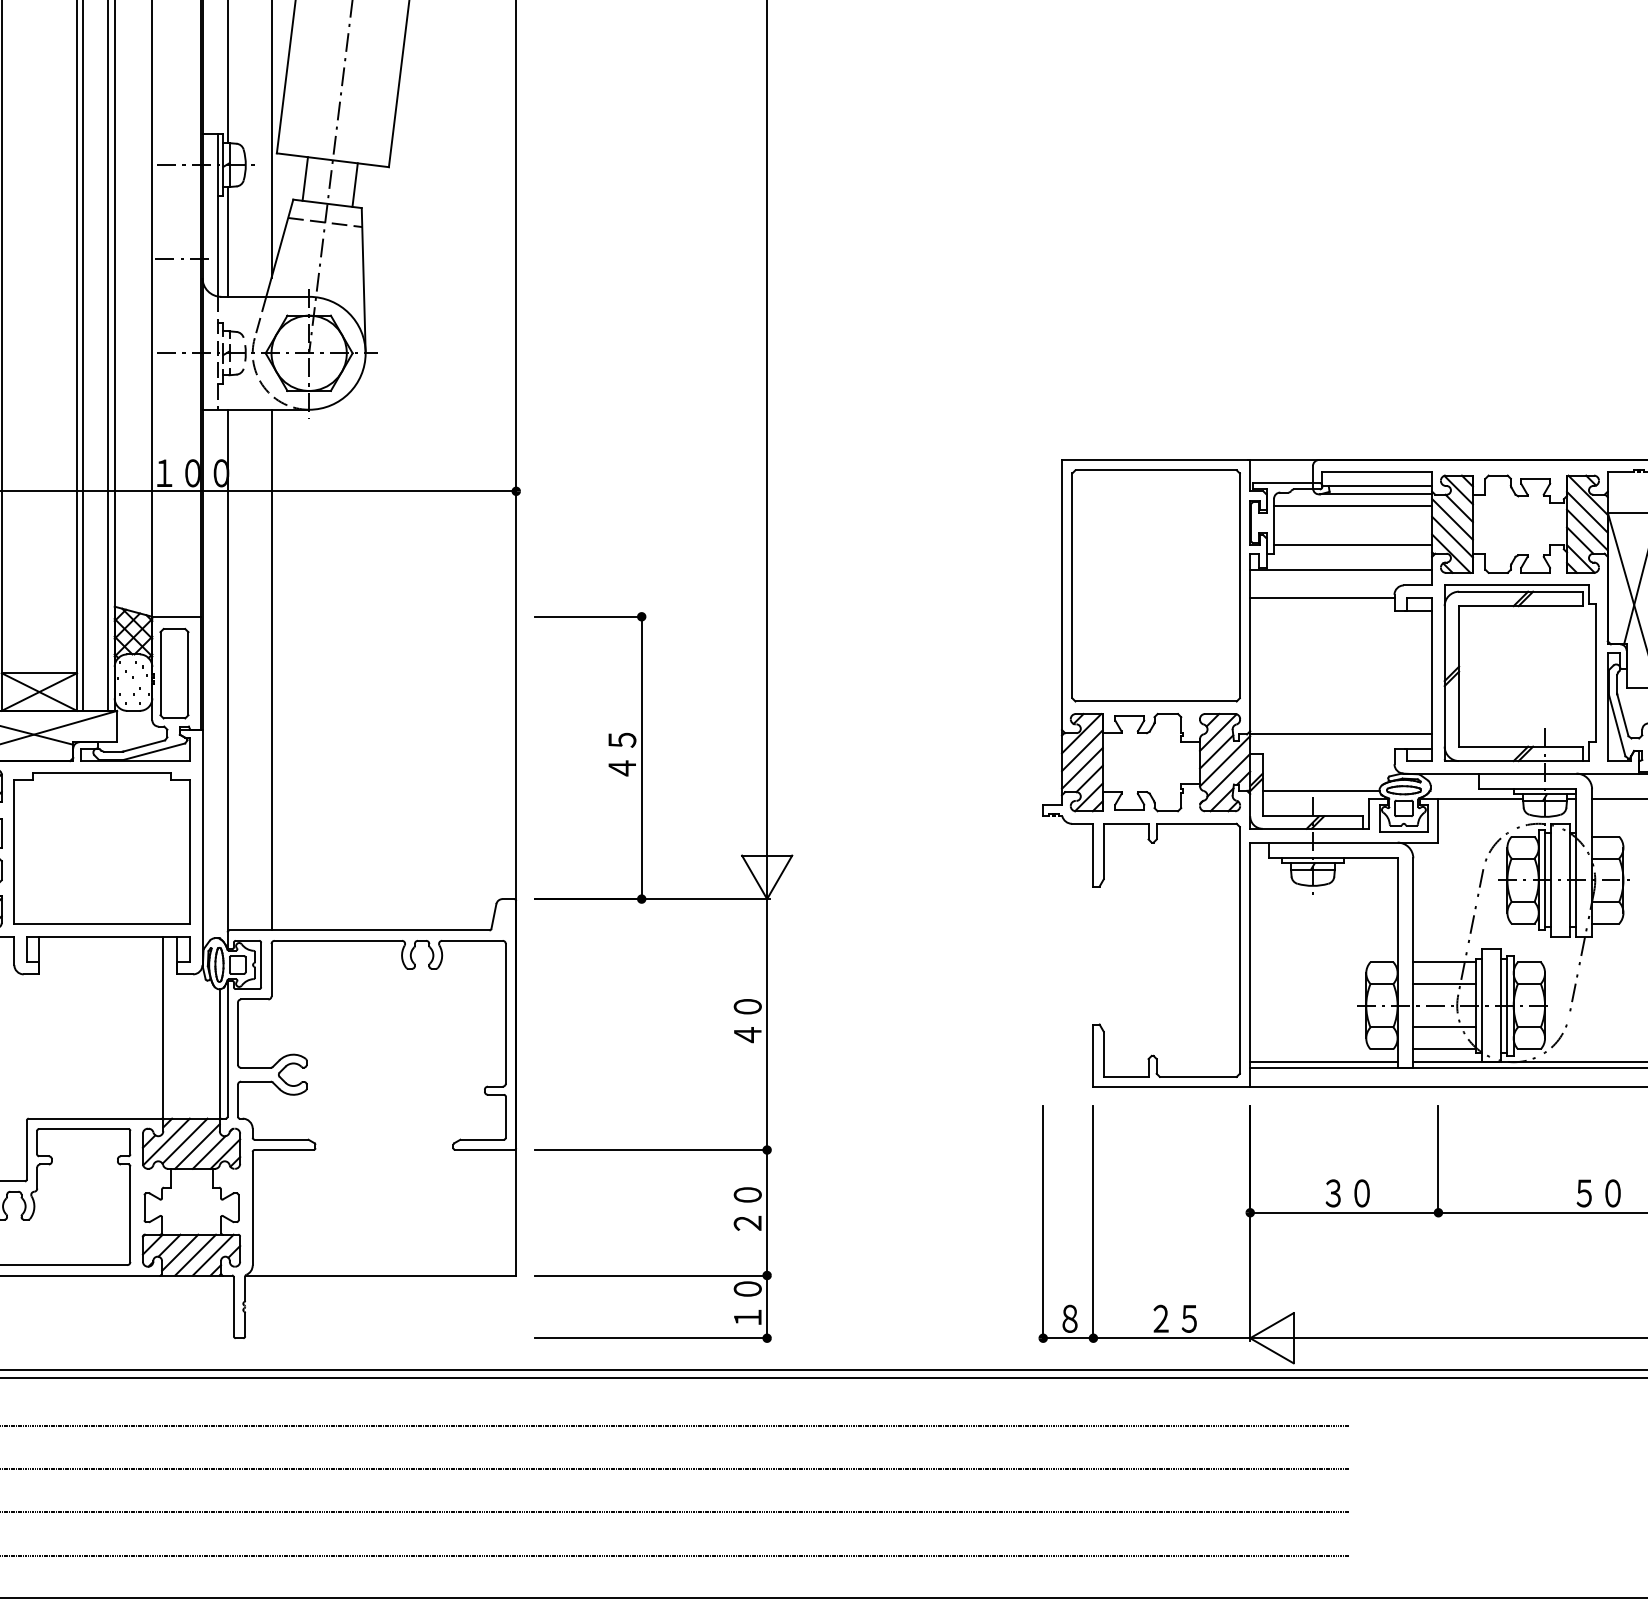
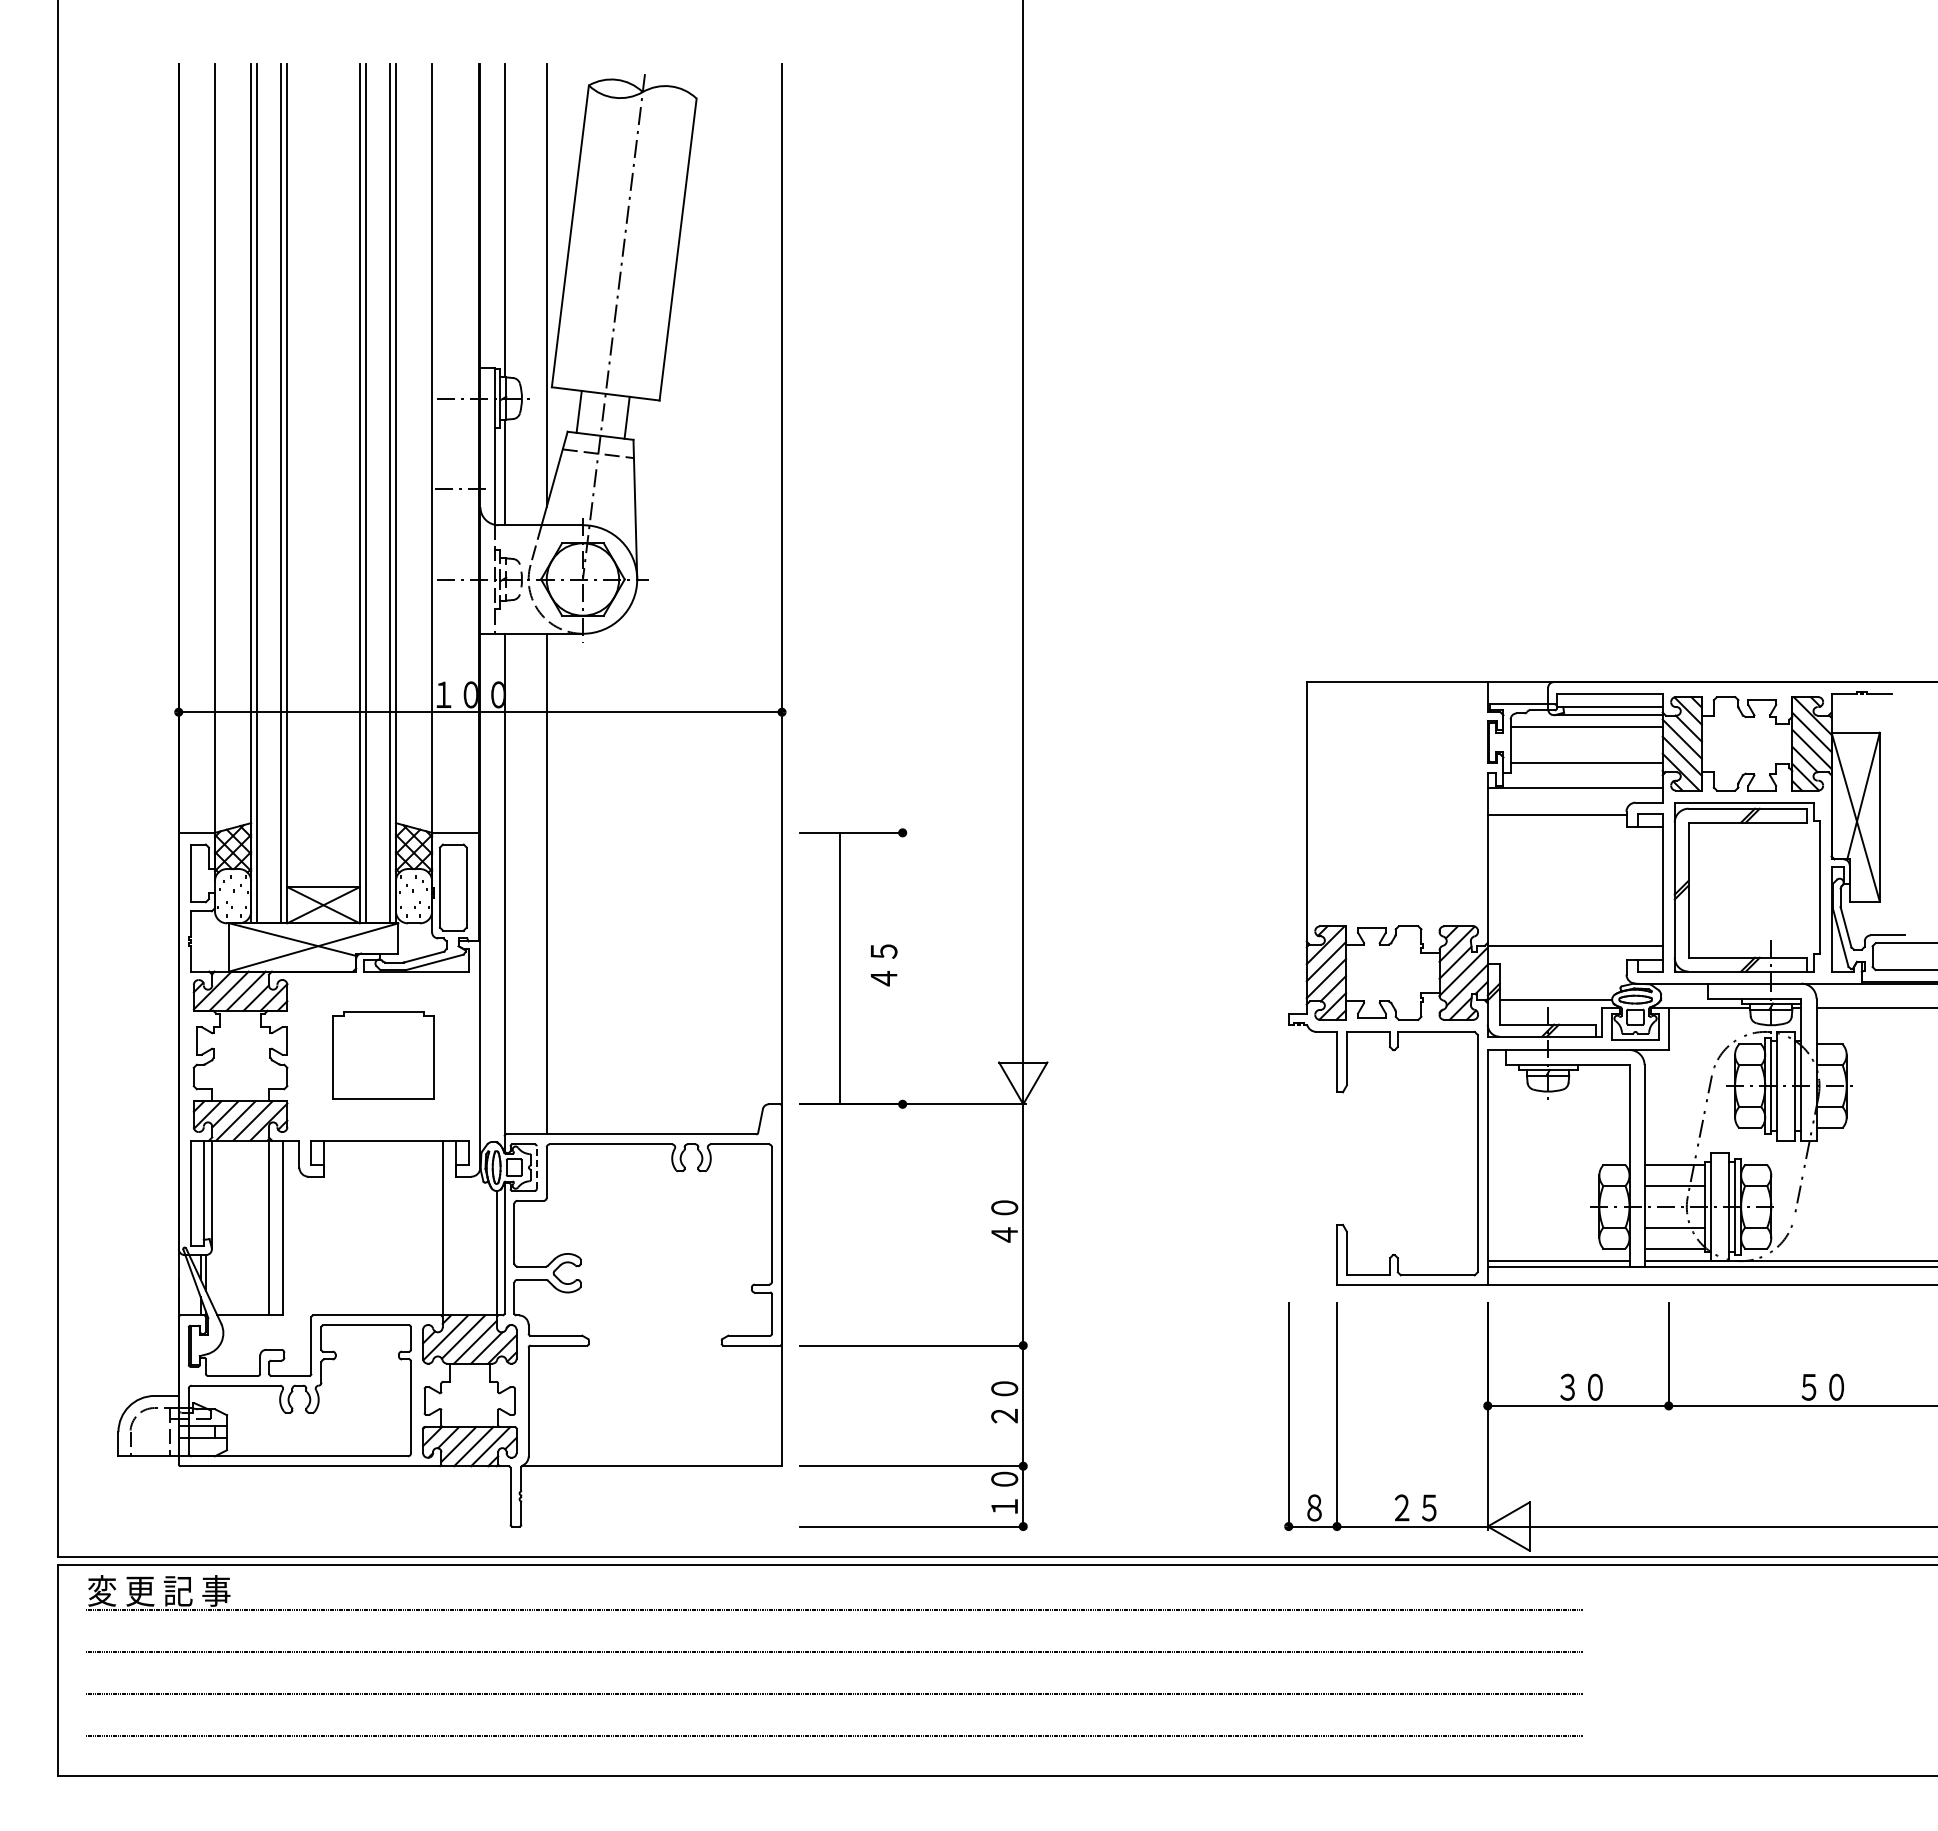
part: (1155, 586) -> (1396, 803), removed
line: (641, 757) -> (839, 968), moved
part: (101, 848) -> (383, 1055), size x0.6
line: (260, 964) -> (536, 1167), solid -> dashed

